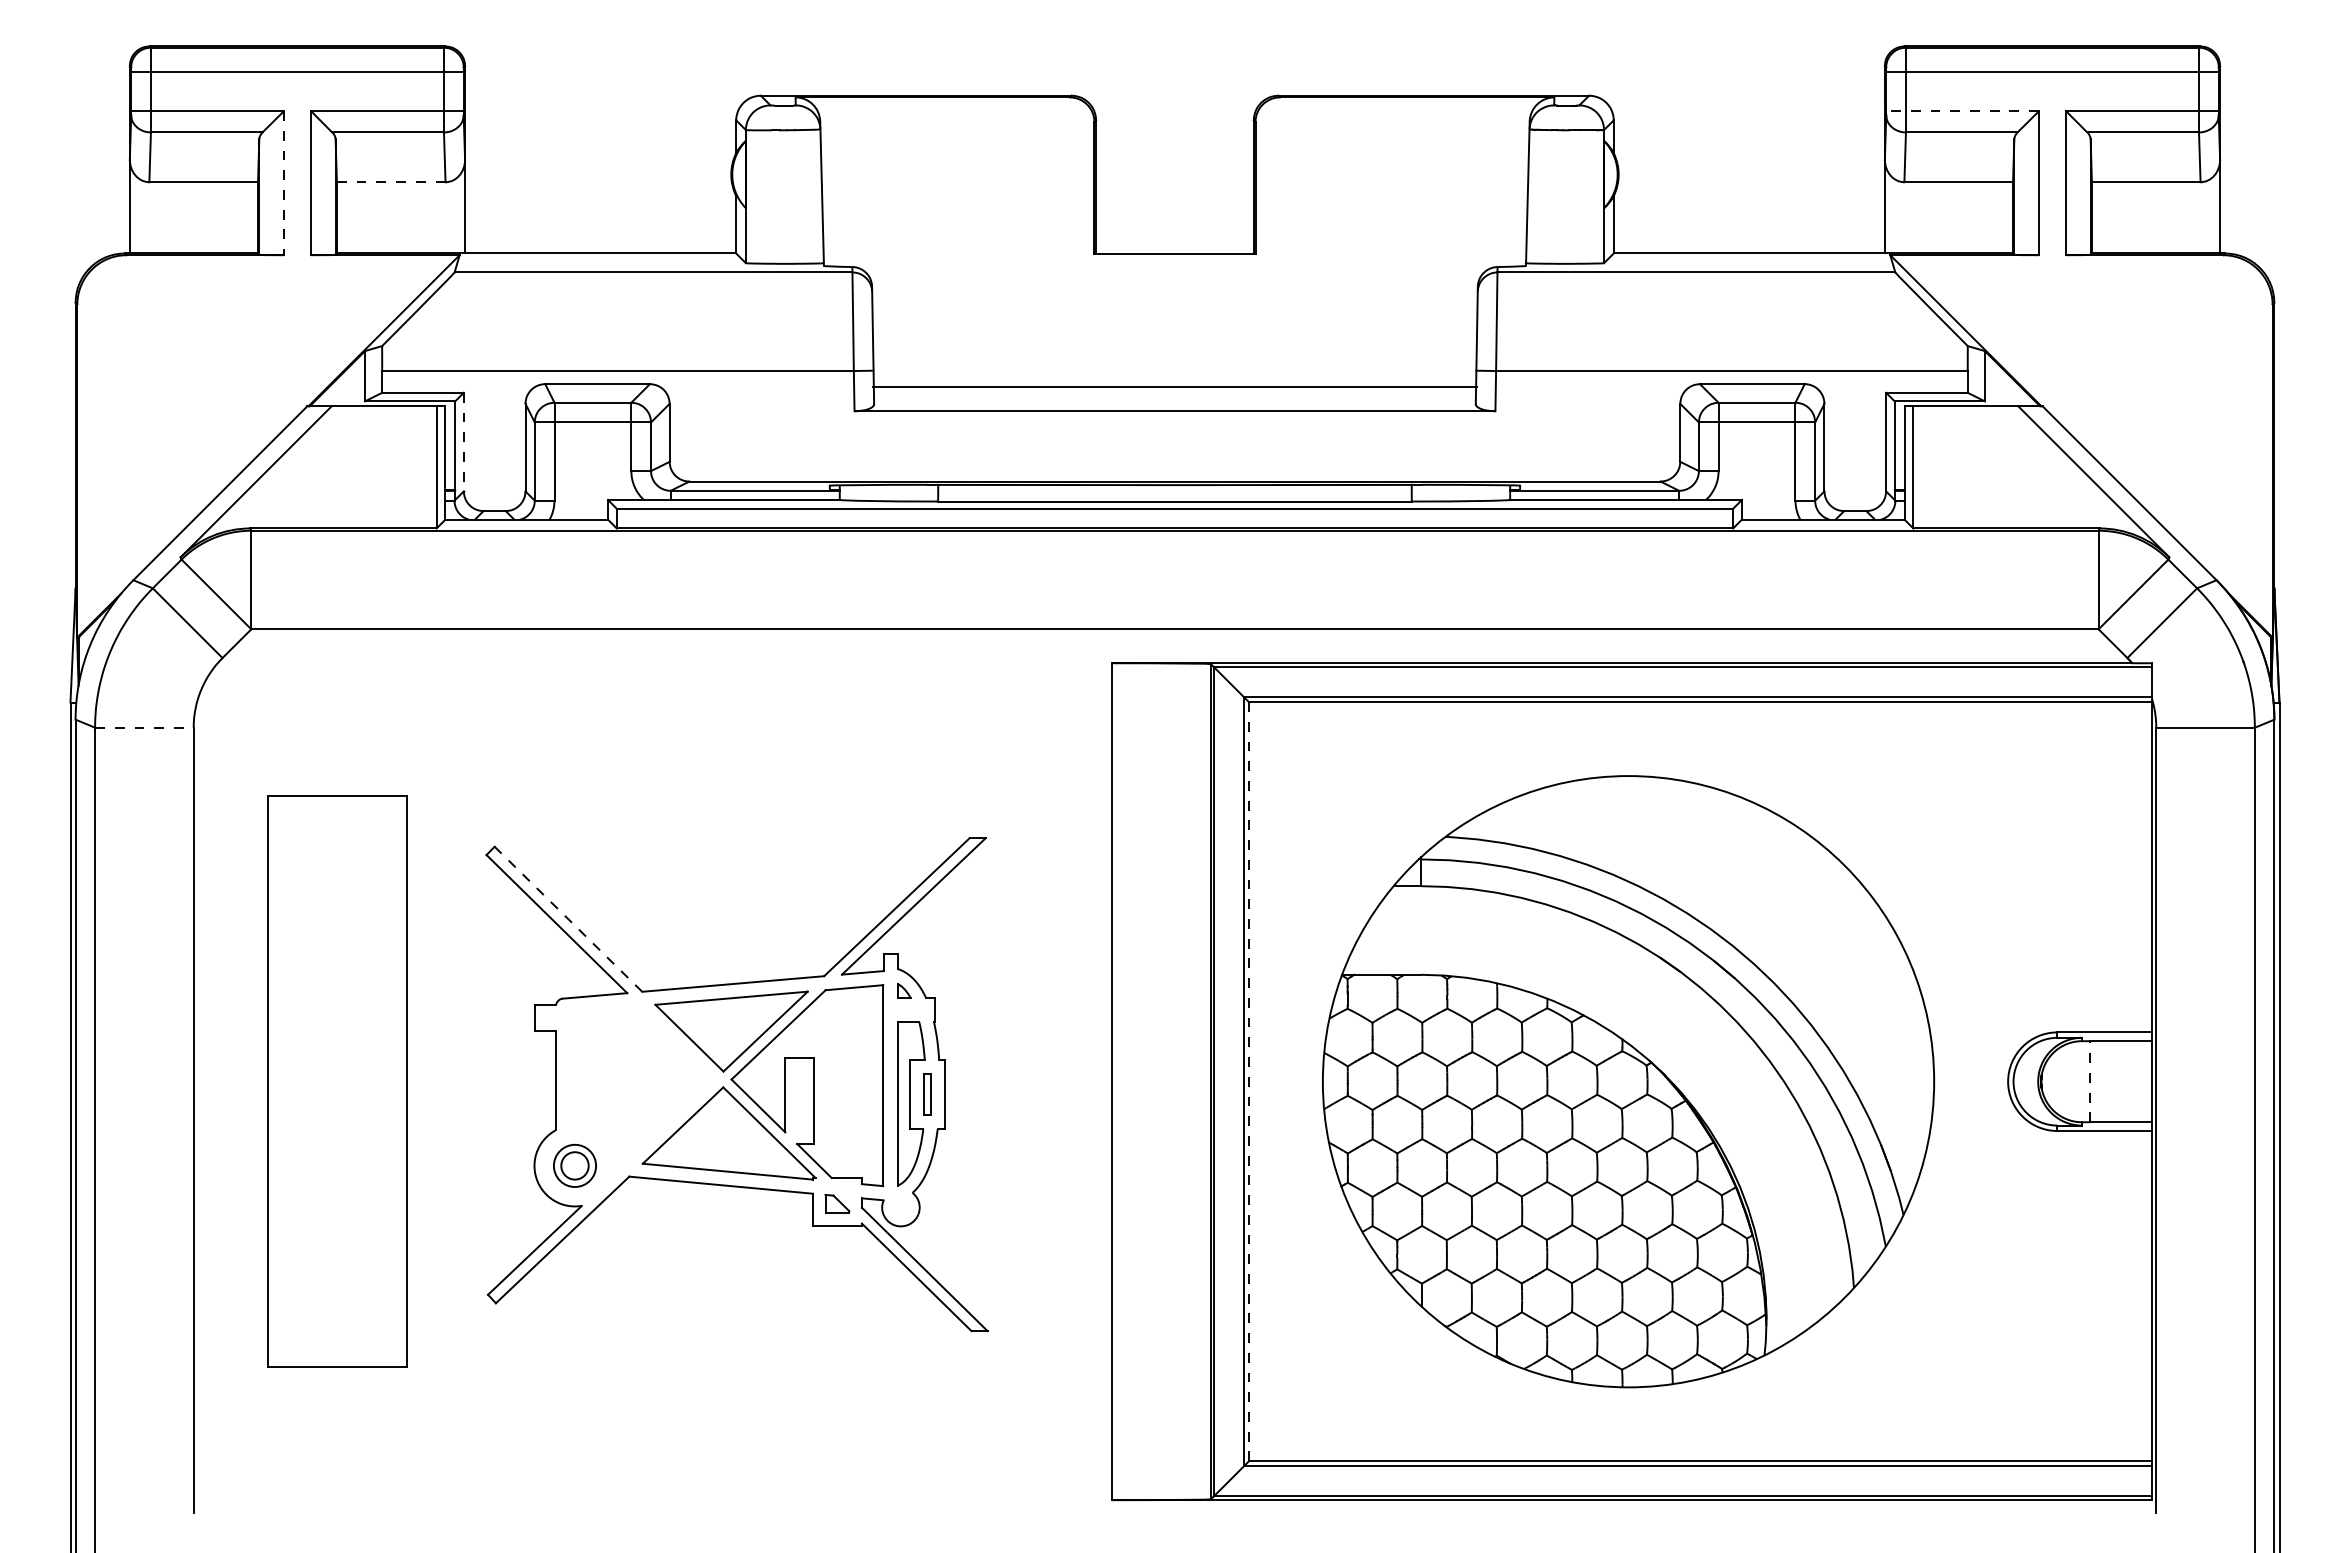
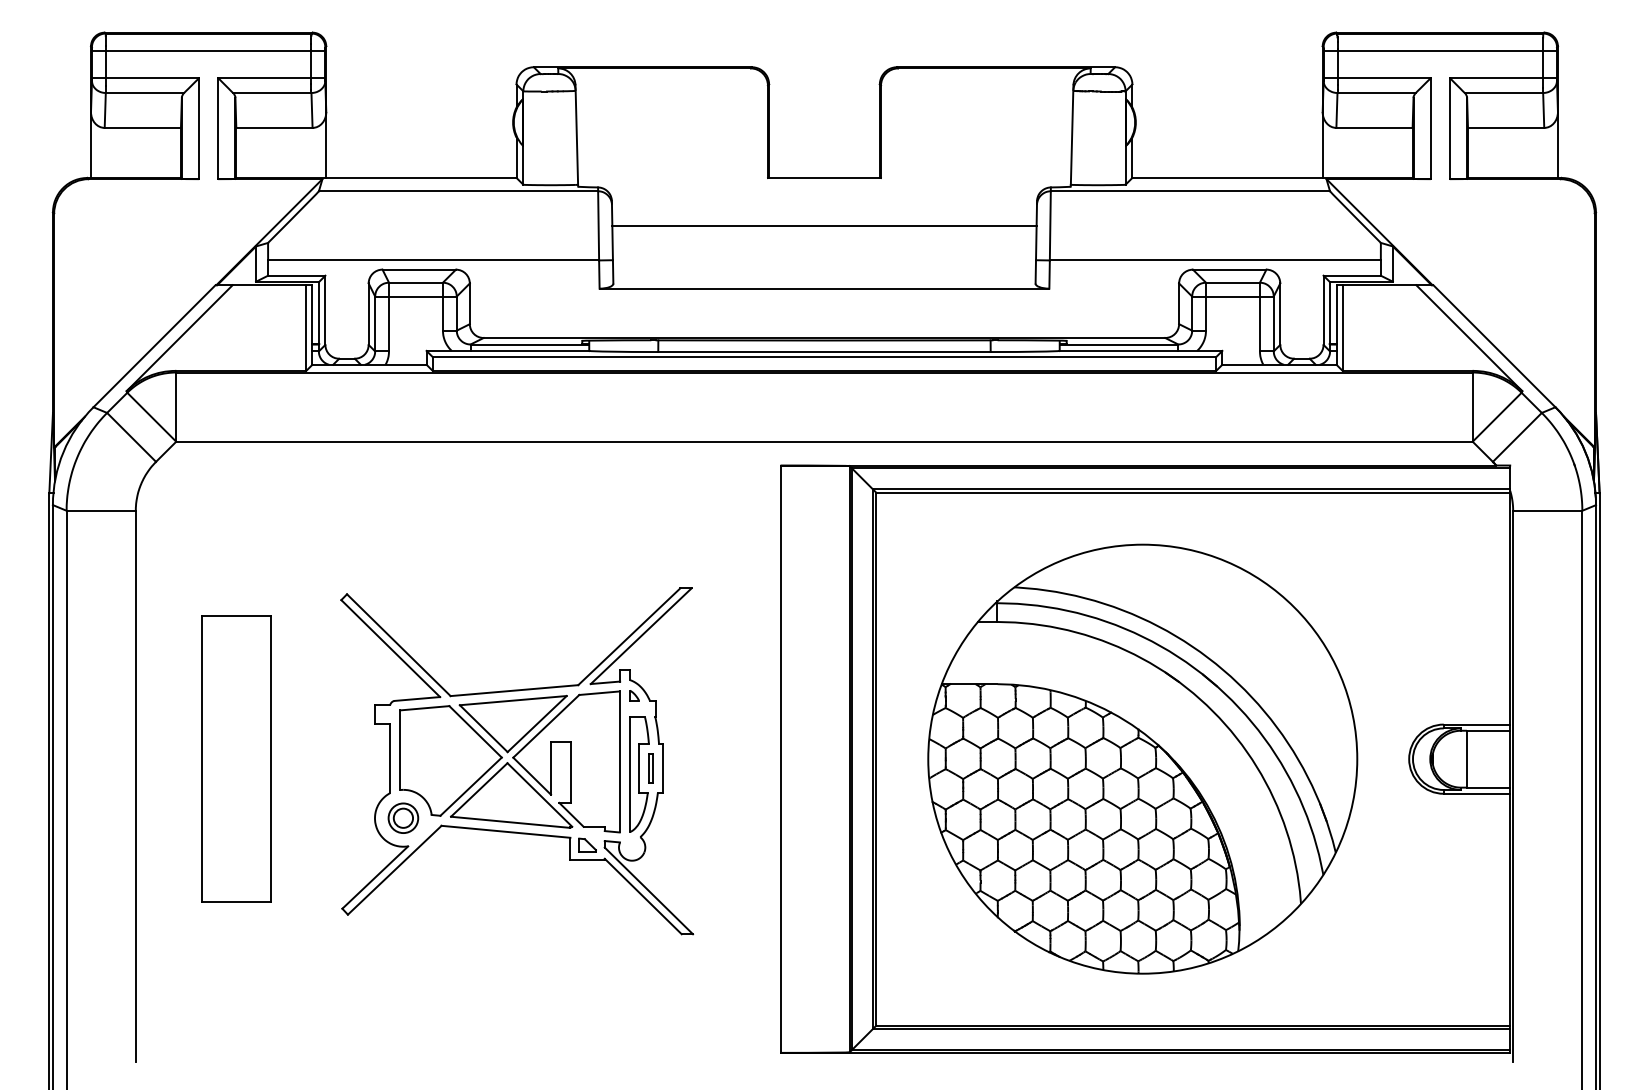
line: (1962, 111) -> (1377, 78), dashed -> solid
line: (391, 182) -> (274, 128), dashed -> solid
line: (283, 183) -> (198, 128), dashed -> solid
line: (1174, 386) -> (824, 226), moved
line: (463, 442) -> (325, 310), dashed -> solid
line: (144, 727) -> (101, 510), dashed -> solid
line: (568, 918) -> (398, 644), dashed -> solid
part: (337, 1081) -> (236, 759), size x0.71
line: (1248, 1081) -> (876, 759), dashed -> solid
line: (2090, 1081) -> (1466, 759), dashed -> solid
part: (642, 1084) -> (450, 761), added

